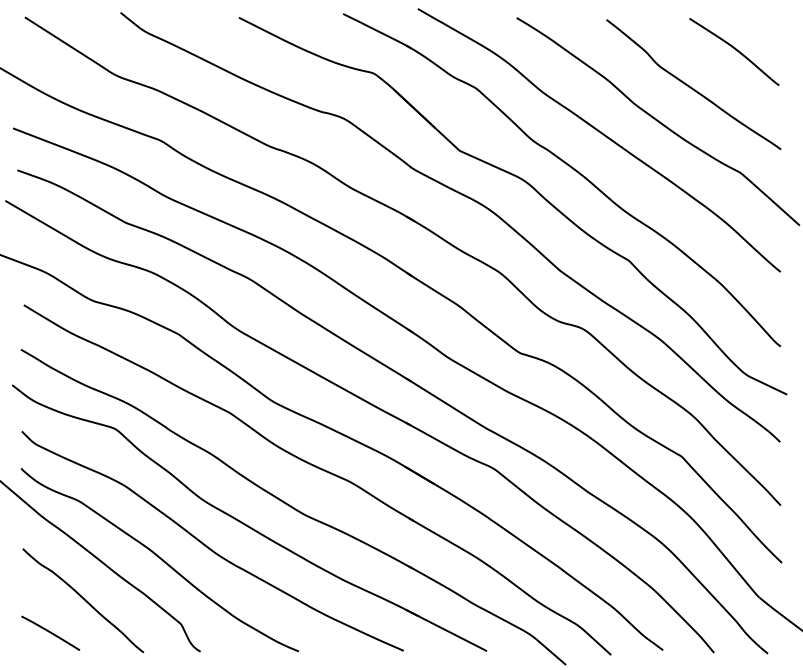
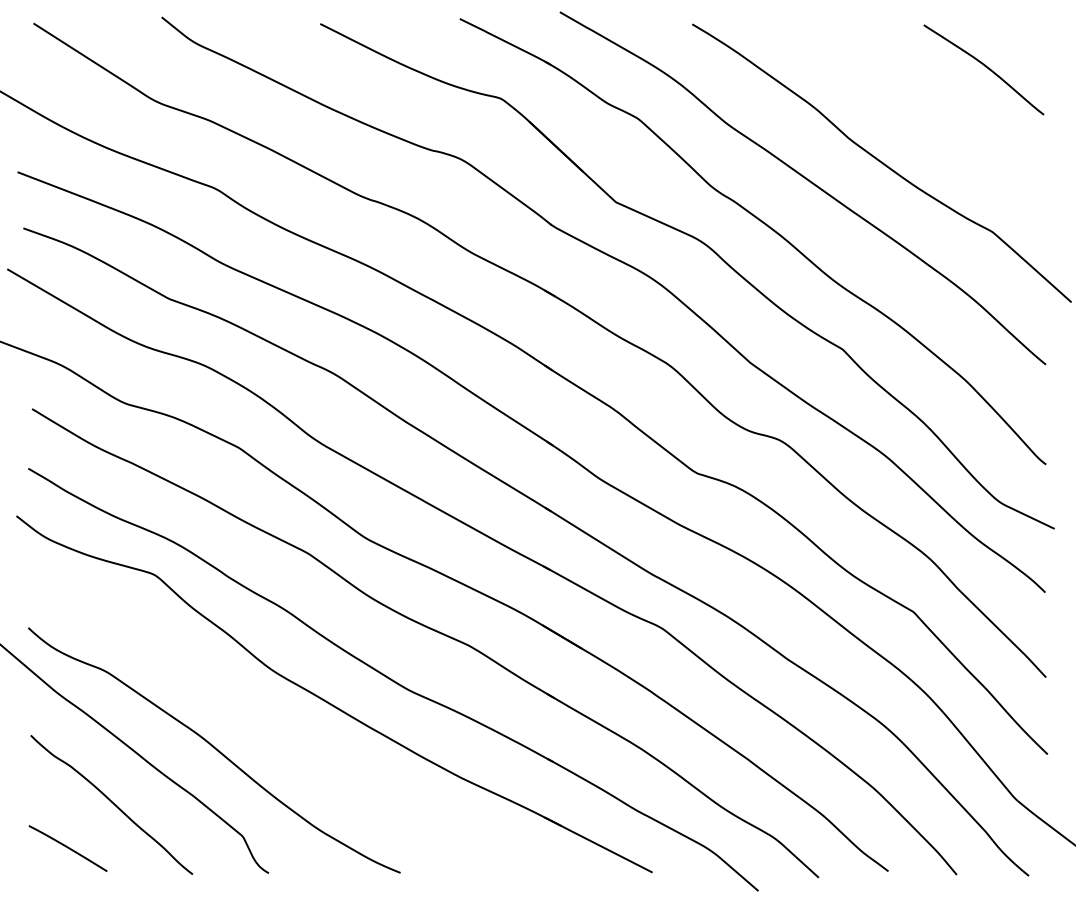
curve: (692, 87) -> (927, 117), removed
curve: (209, 547) -> (280, 733), removed

